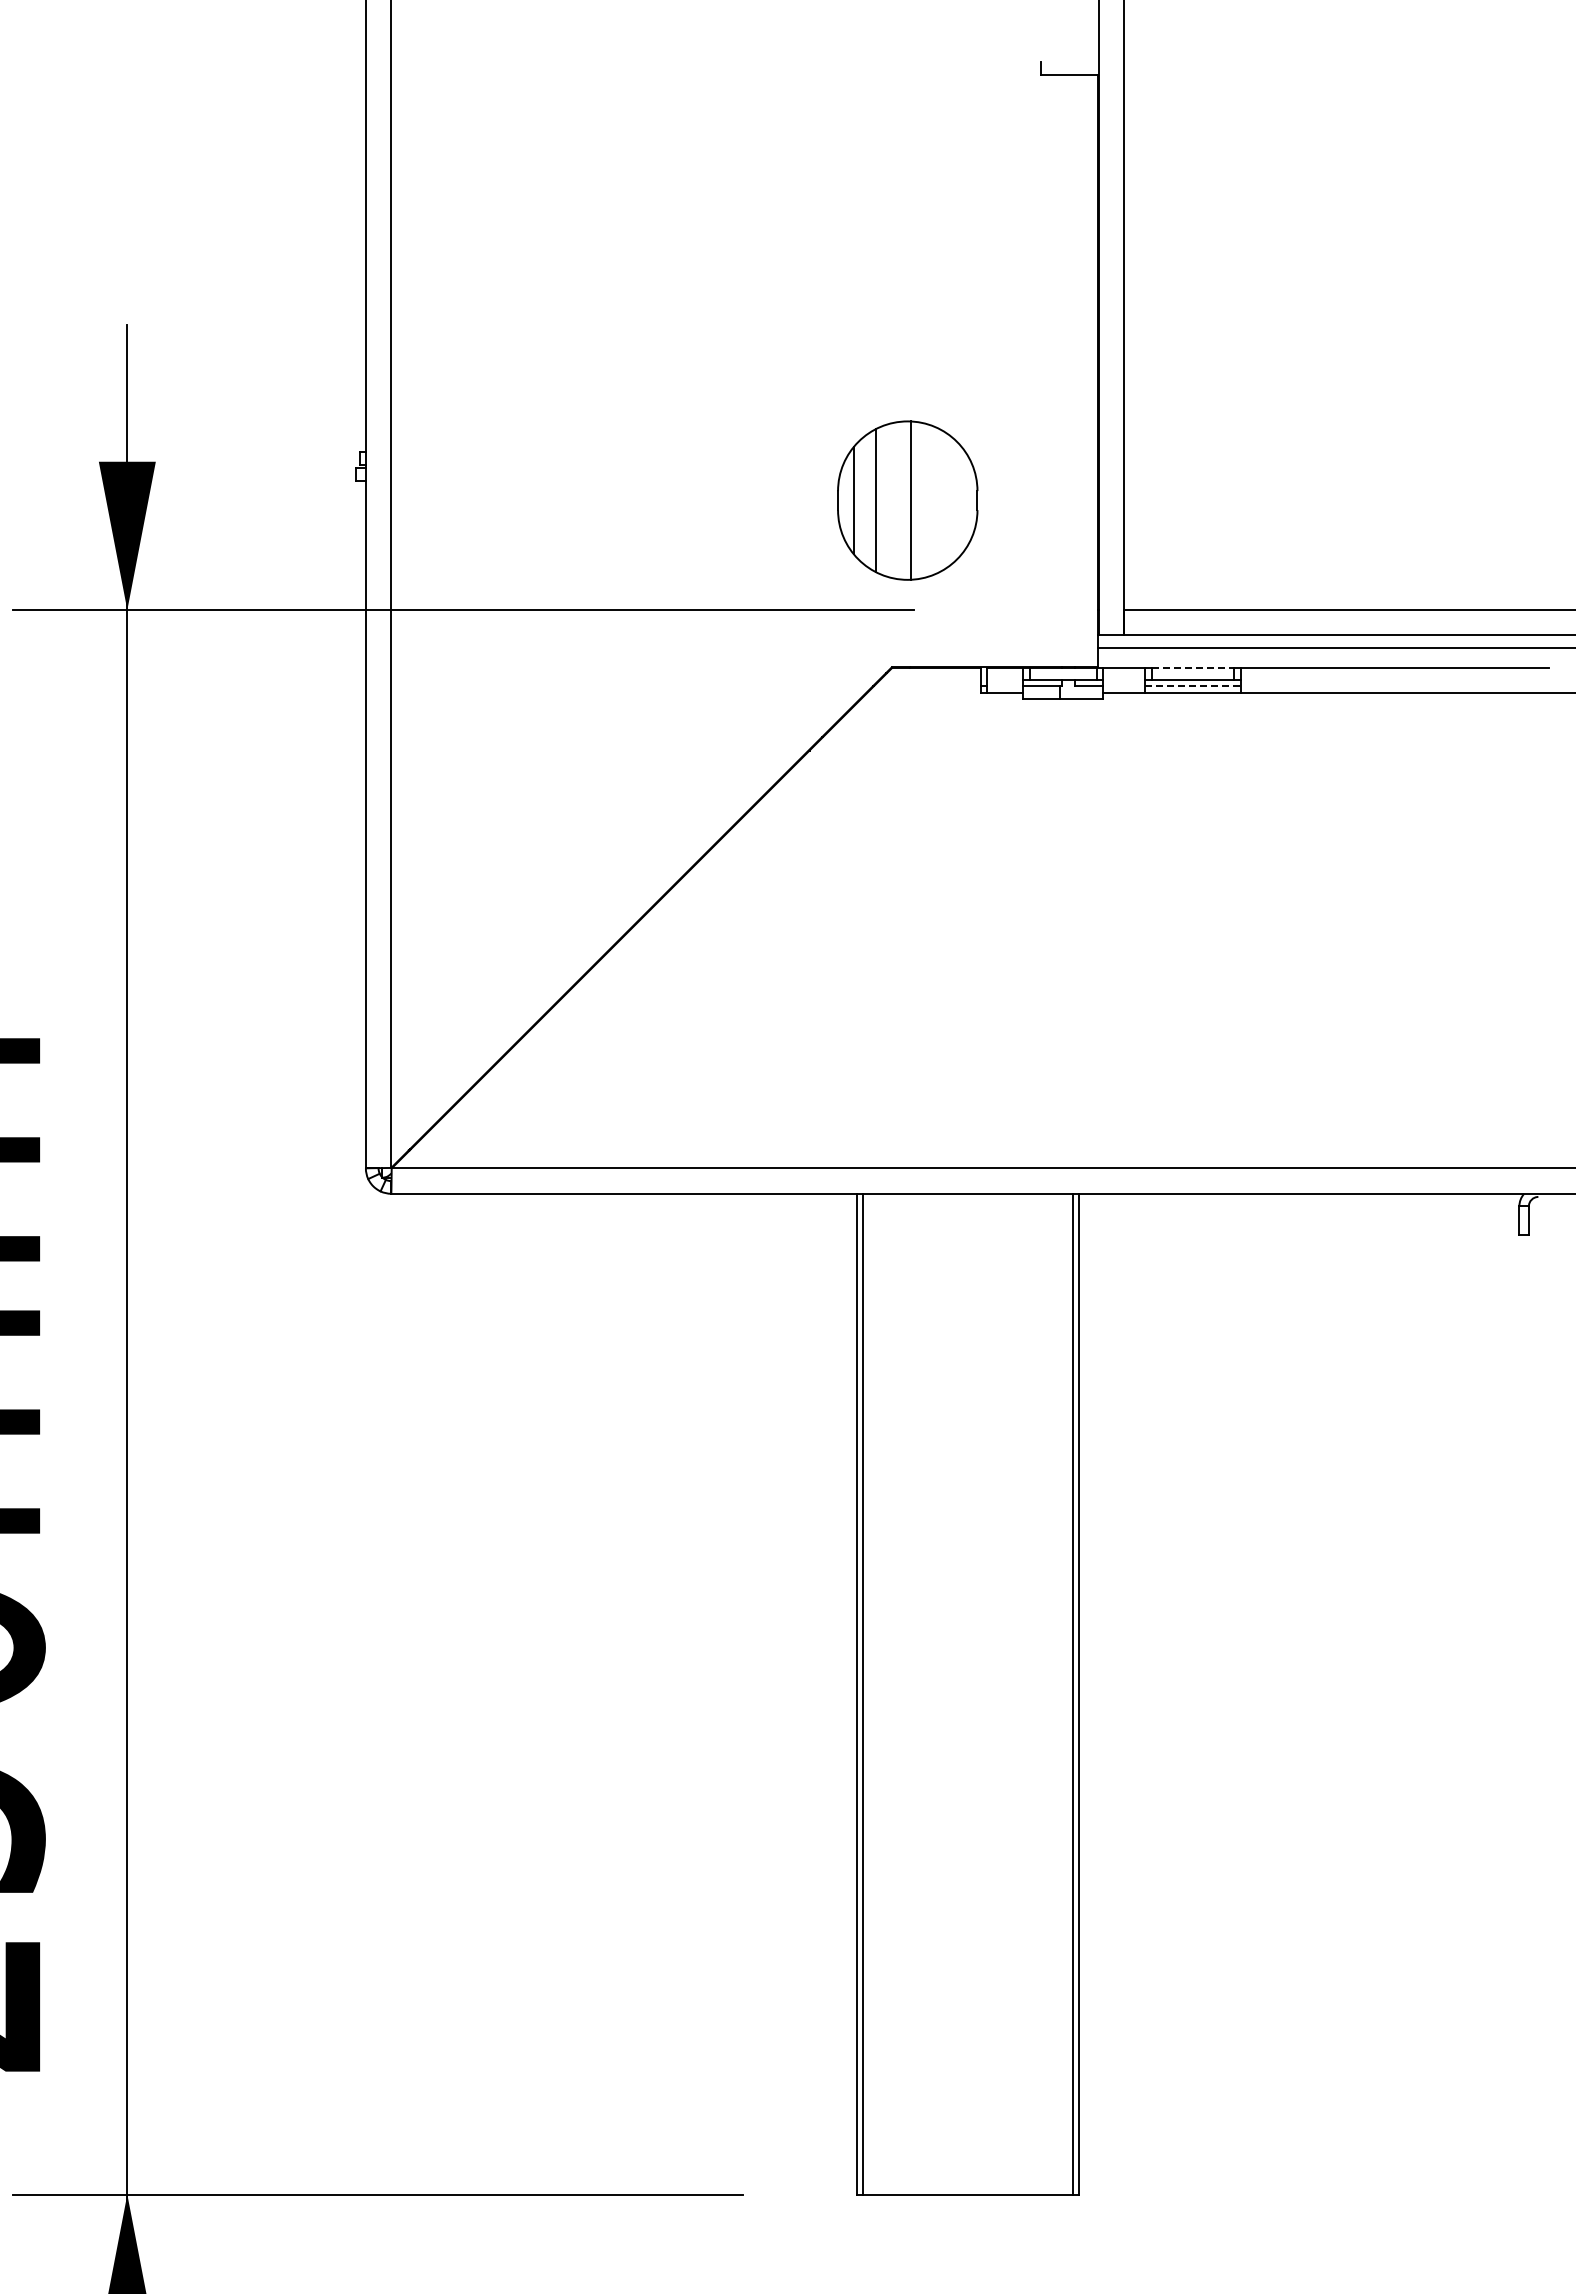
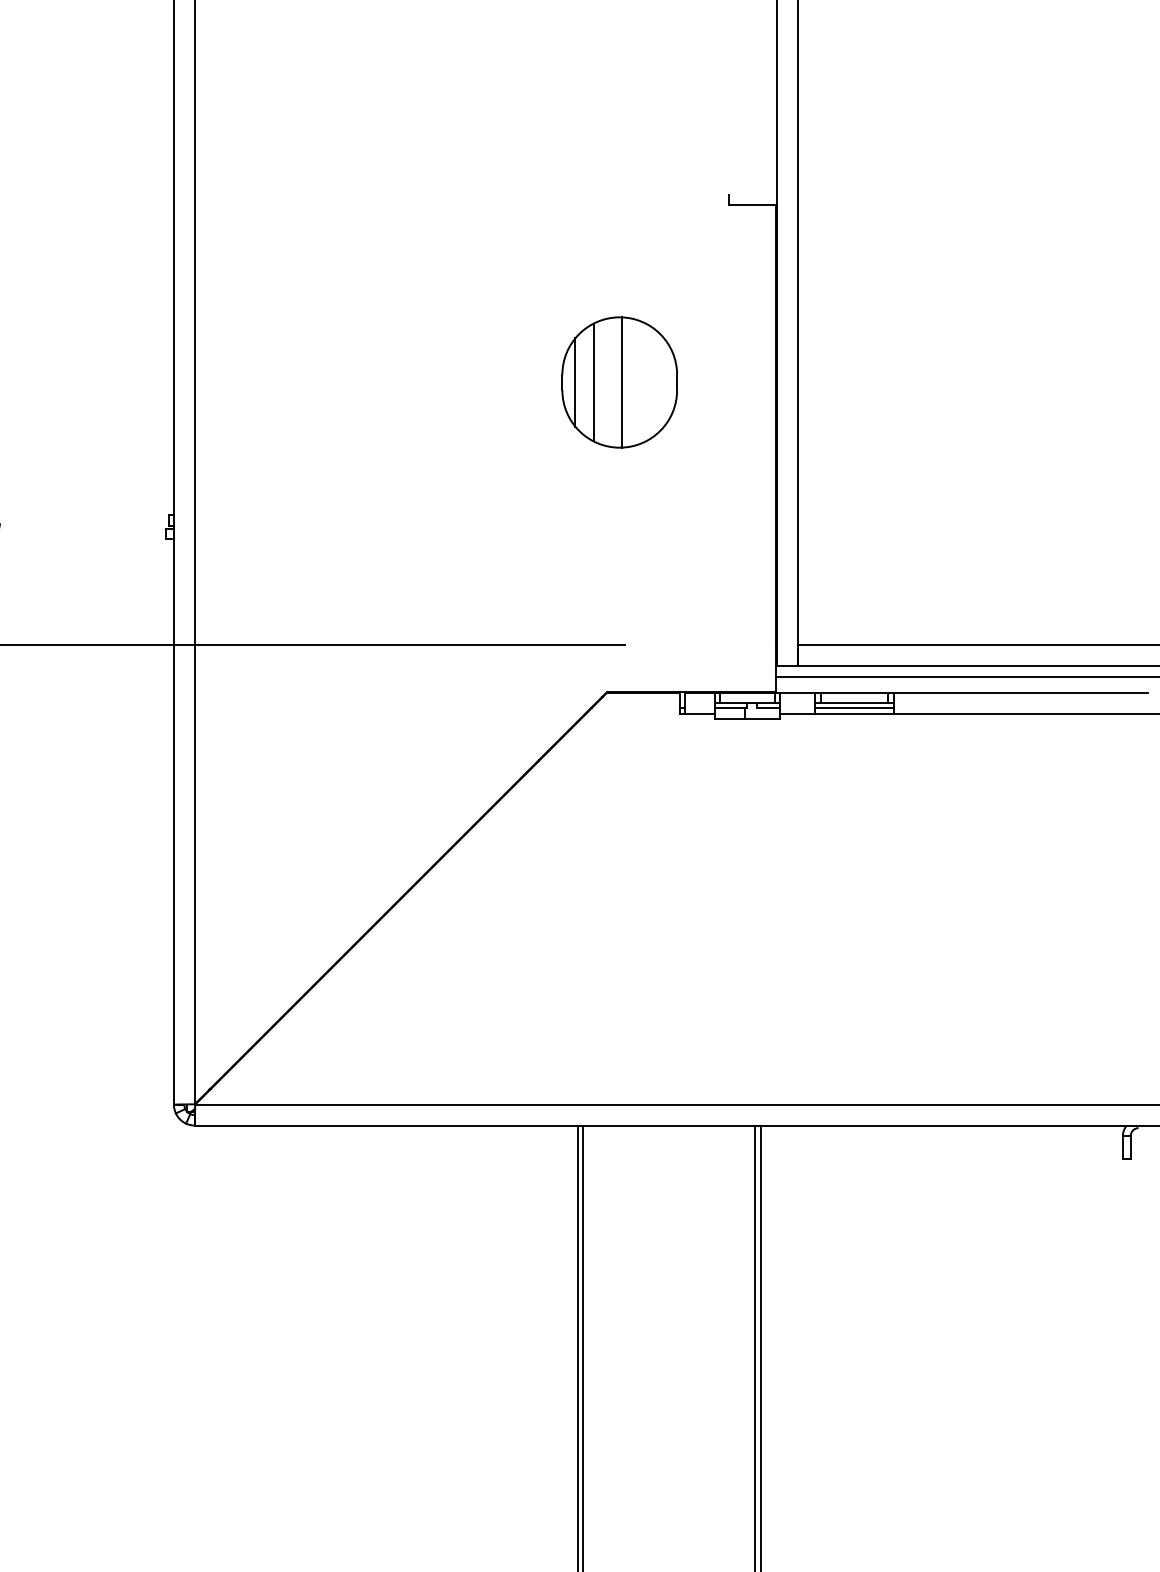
part: (907, 500) -> (619, 382), moved
line: (1193, 667) -> (854, 692), dashed -> solid
line: (1192, 686) -> (854, 708), dashed -> solid

